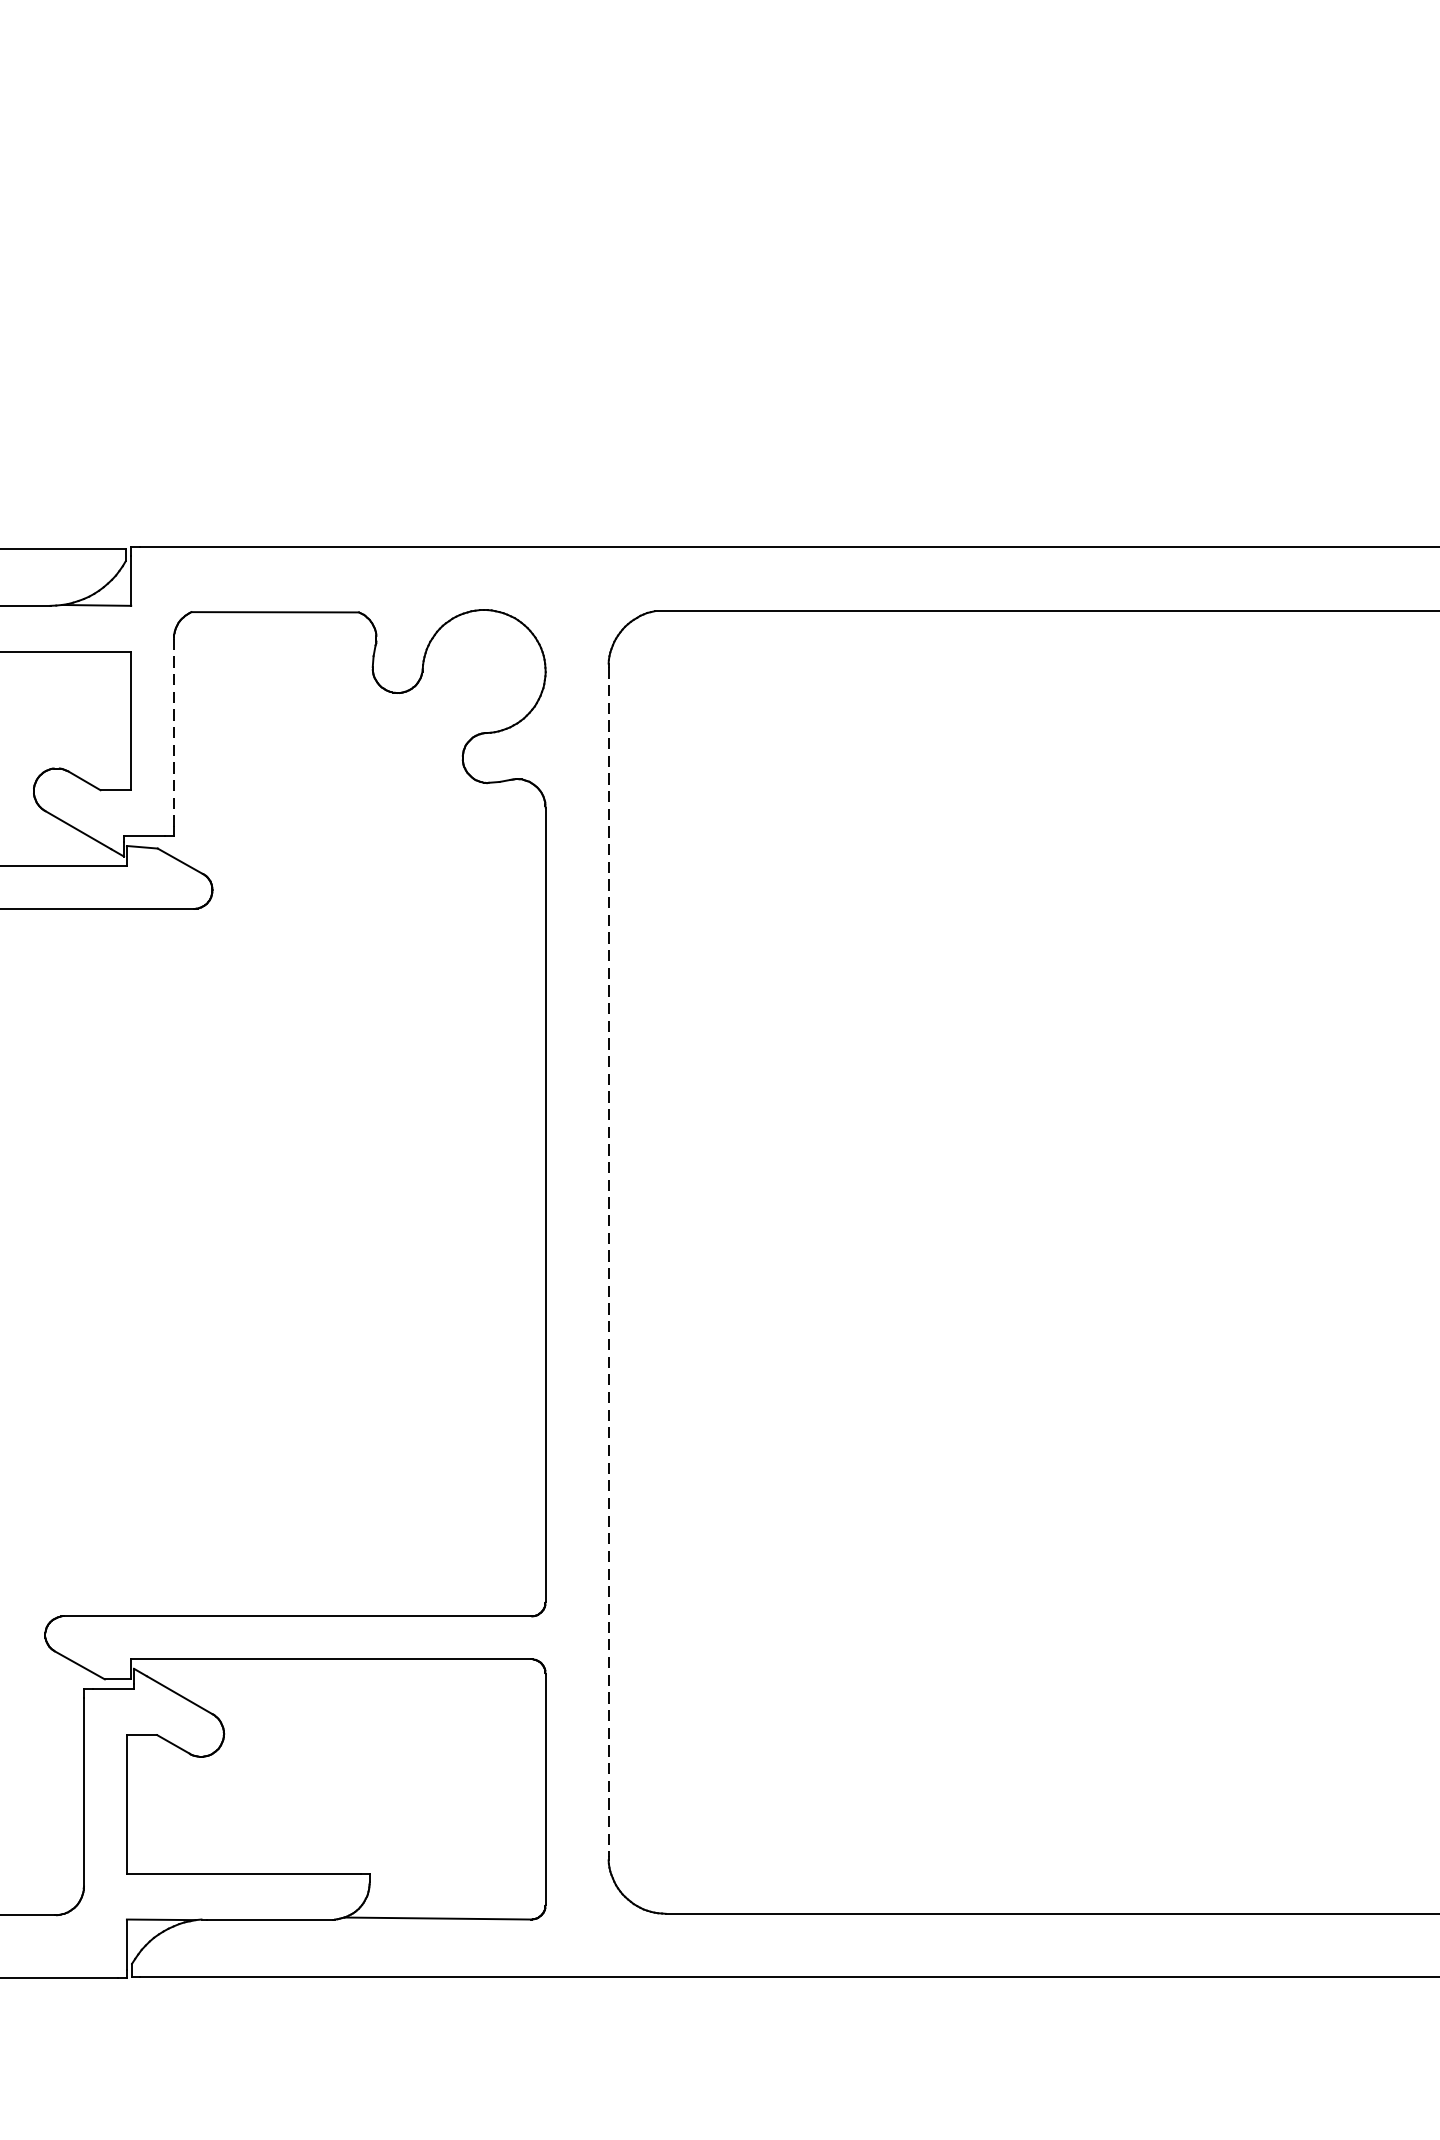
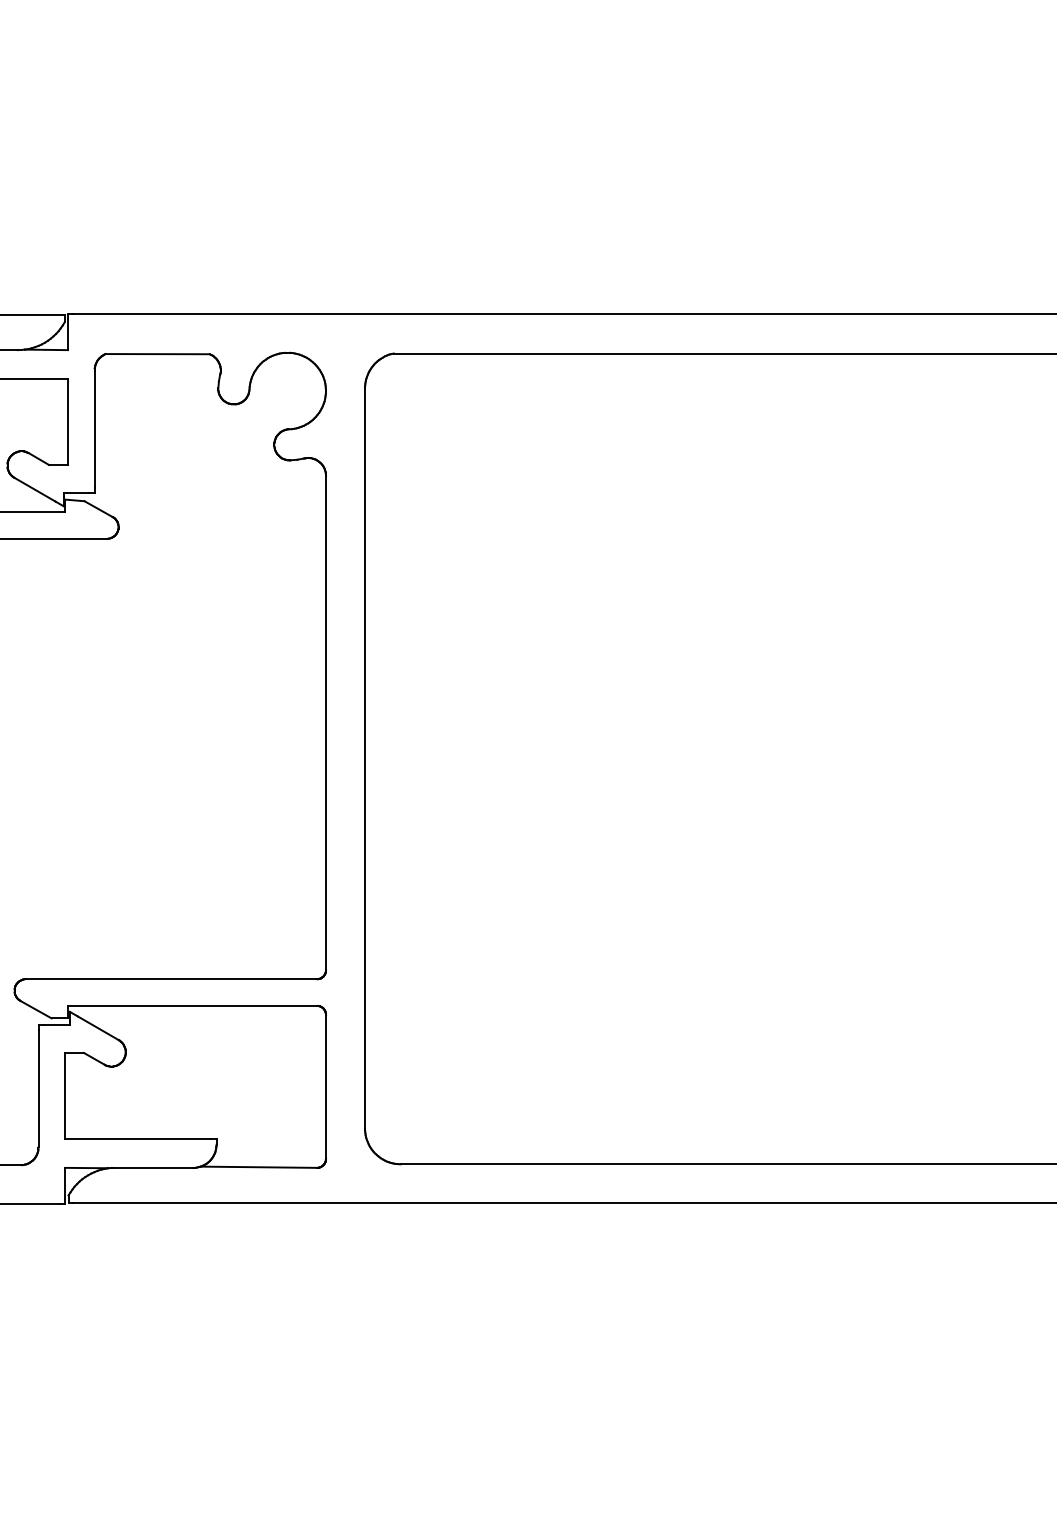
line: (173, 733) -> (94, 429), dashed -> solid
line: (609, 1263) -> (365, 759), dashed -> solid

